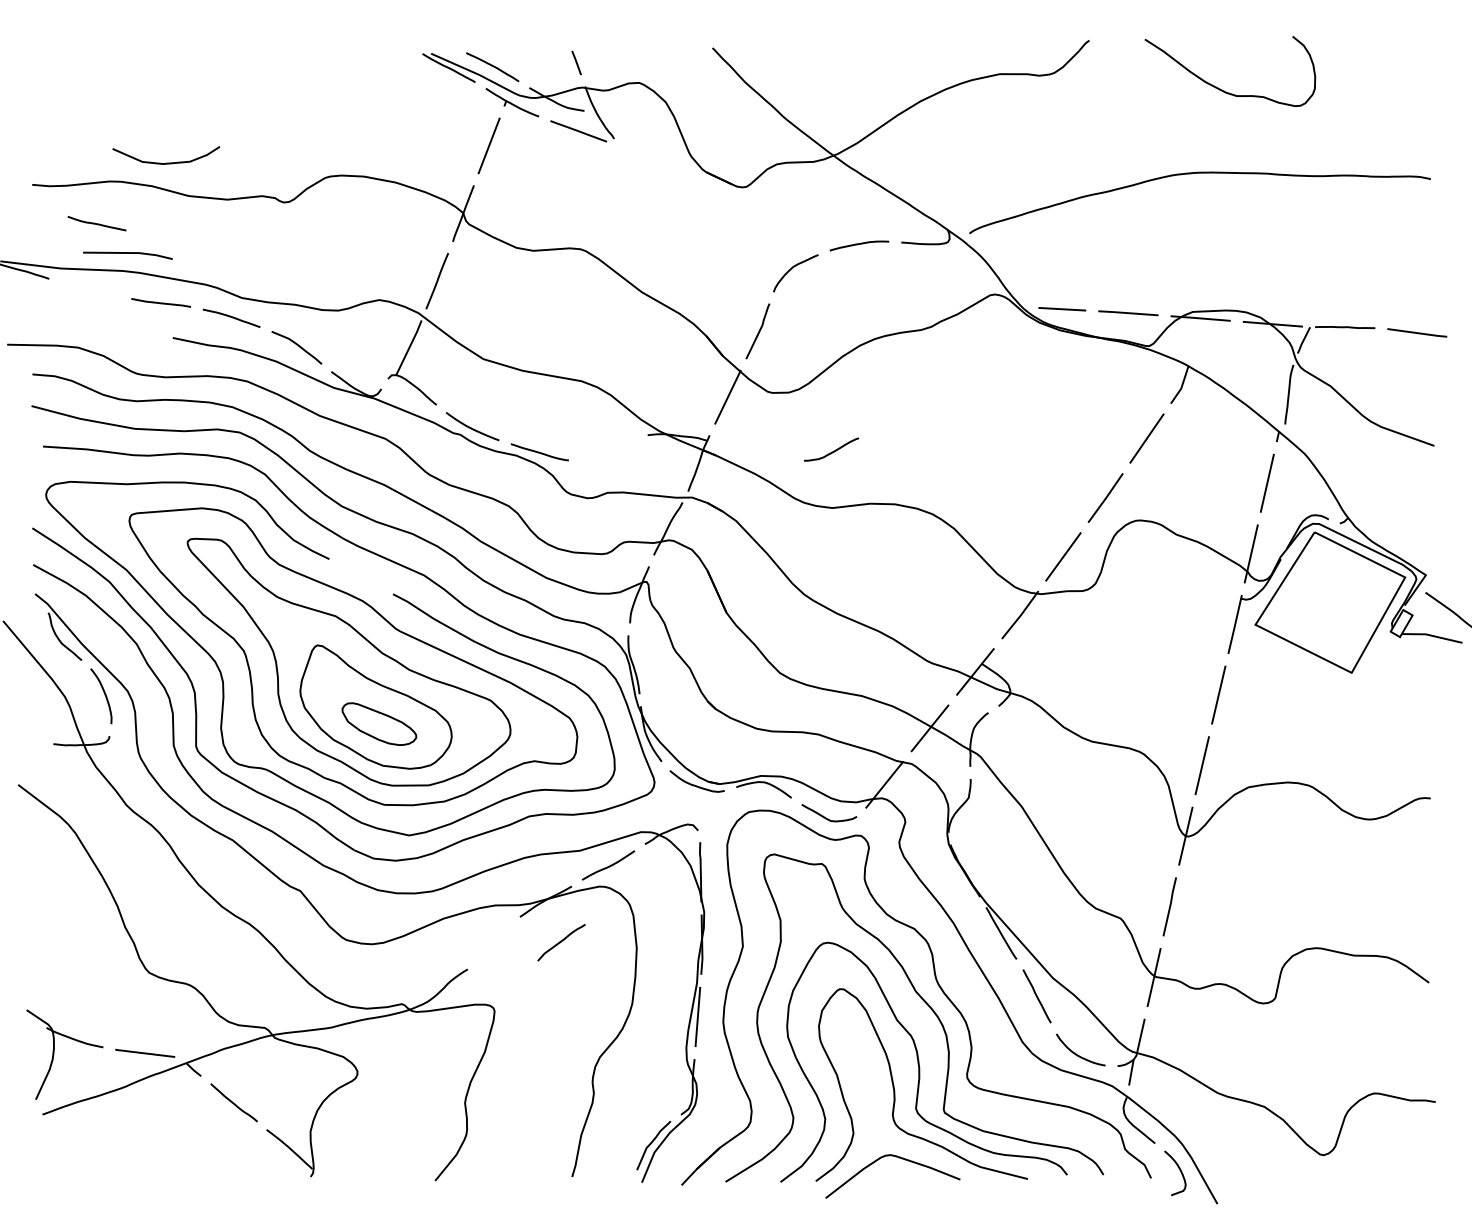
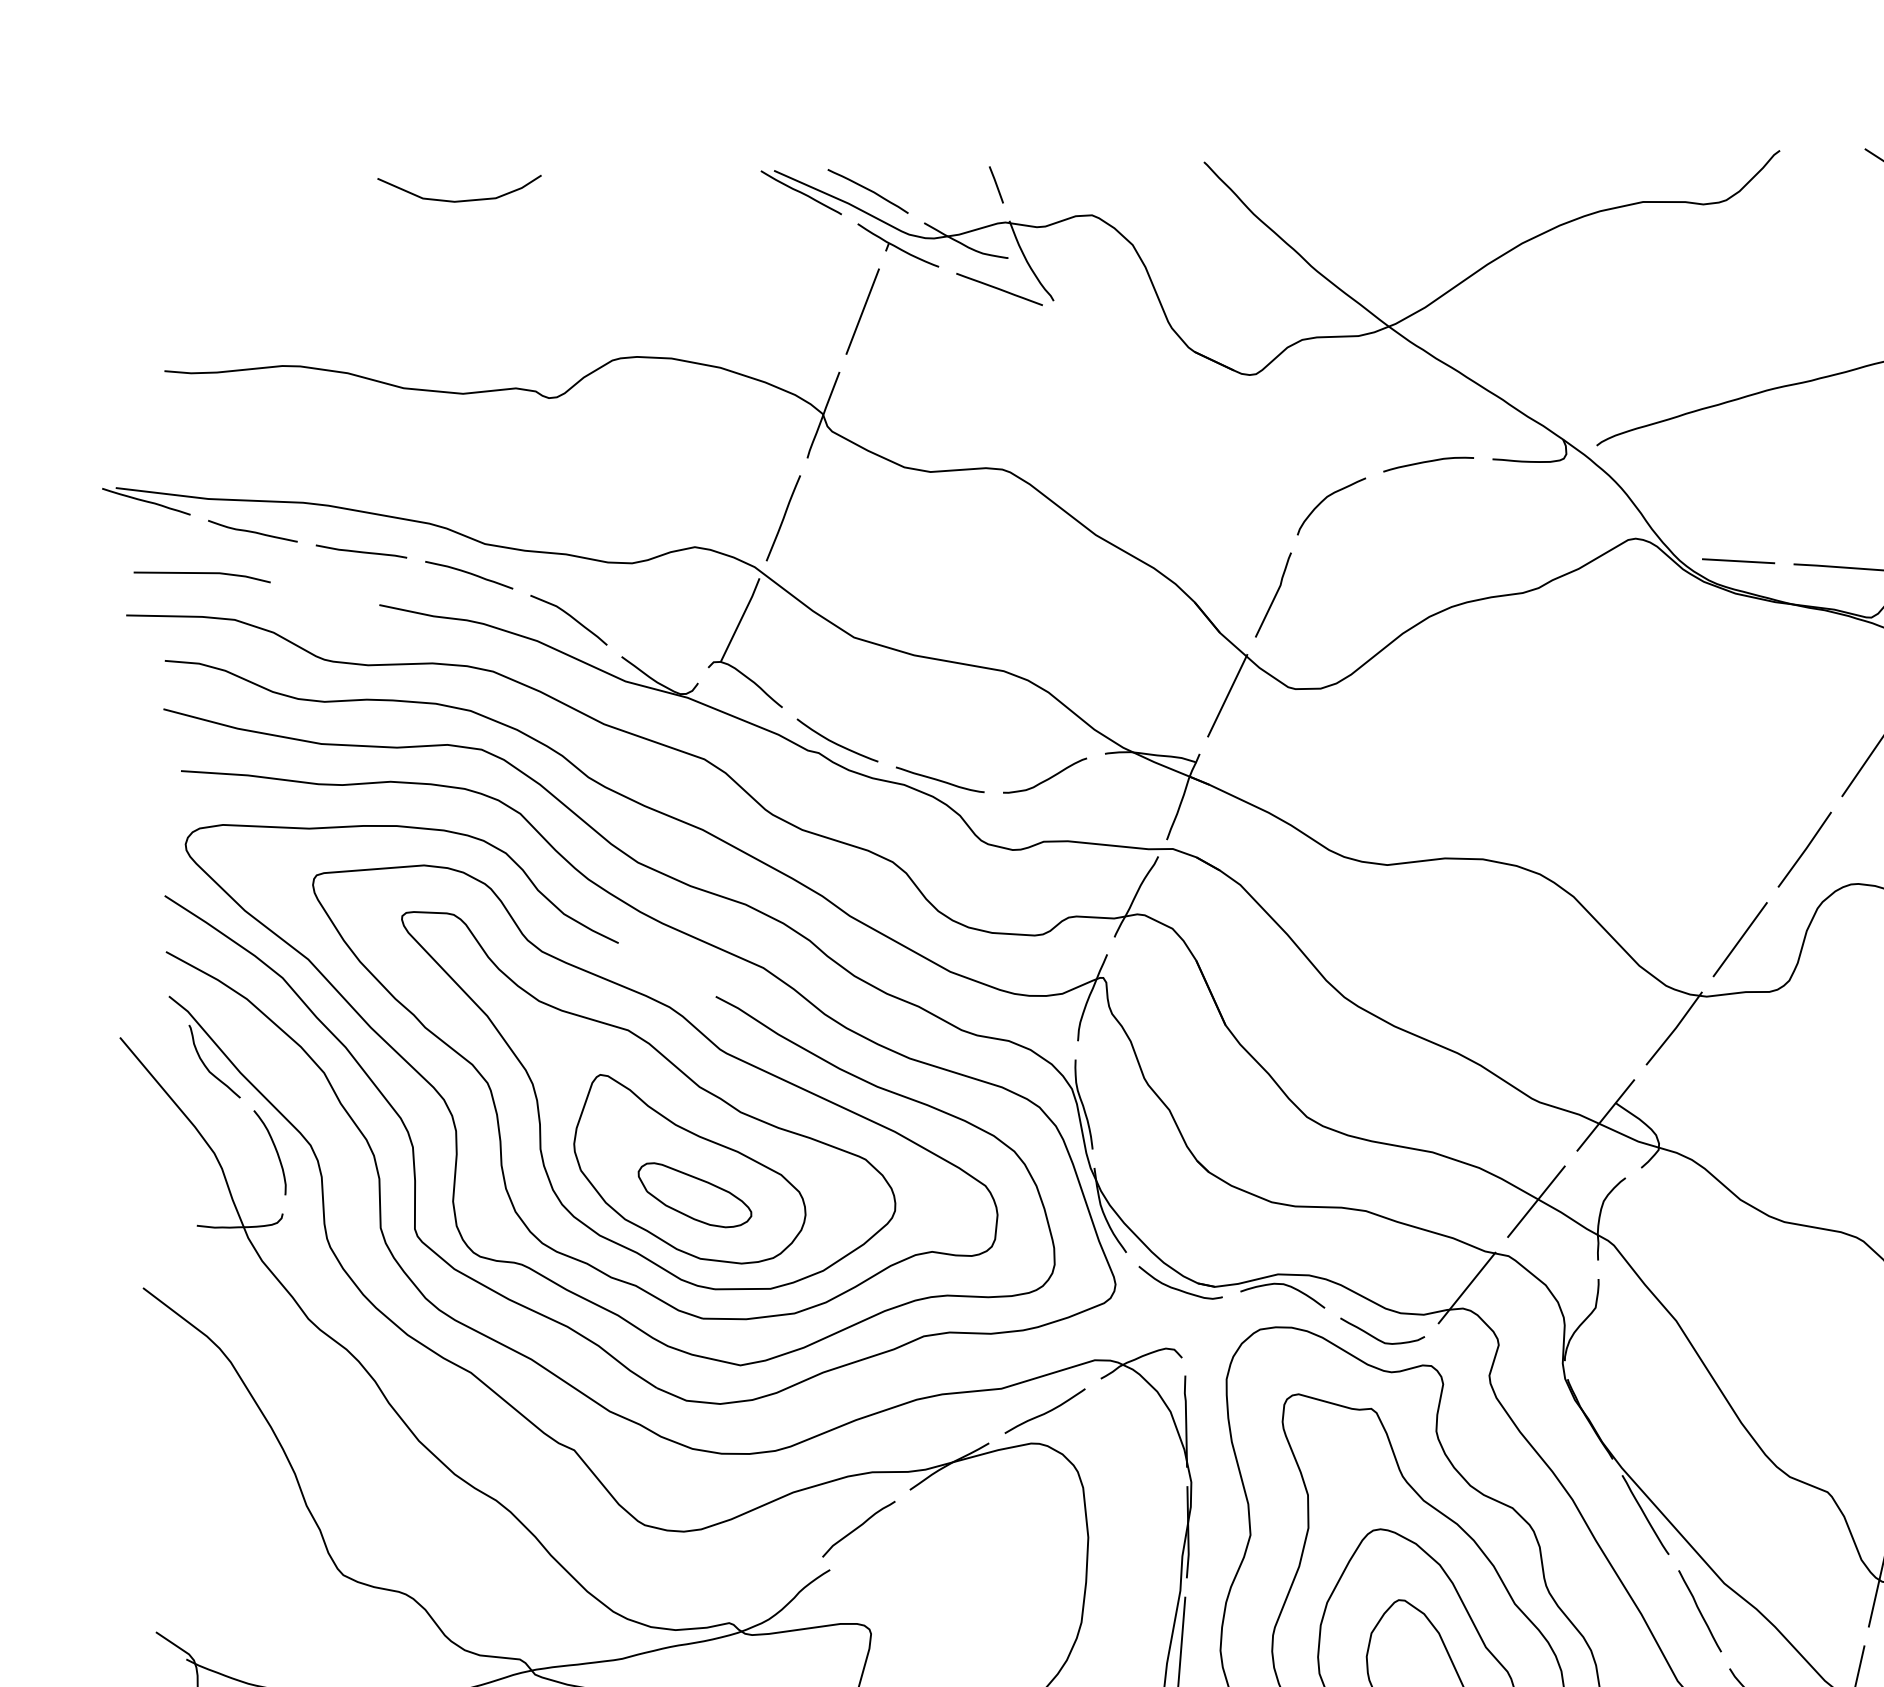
curve: (166, 162) -> (459, 199), moved
curve: (96, 223) -> (252, 531), moved
line: (127, 253) -> (201, 573), moved
curve: (833, 450) -> (1048, 777), moved
curve: (561, 942) -> (858, 1528), moved

